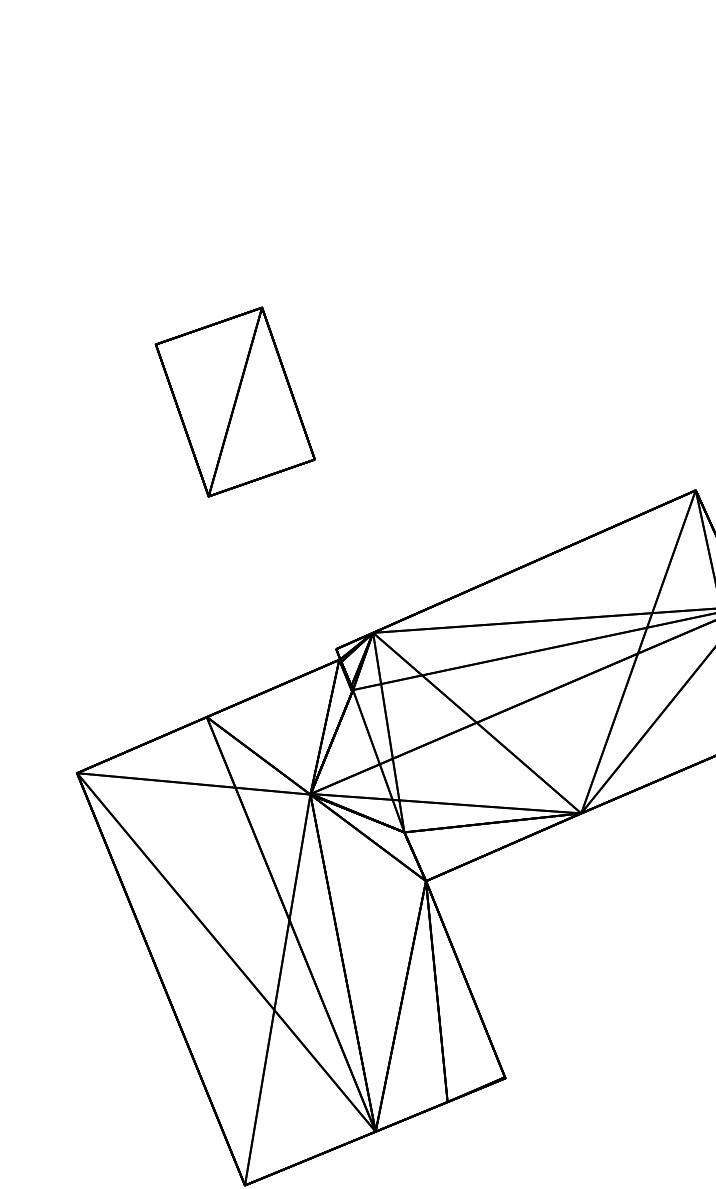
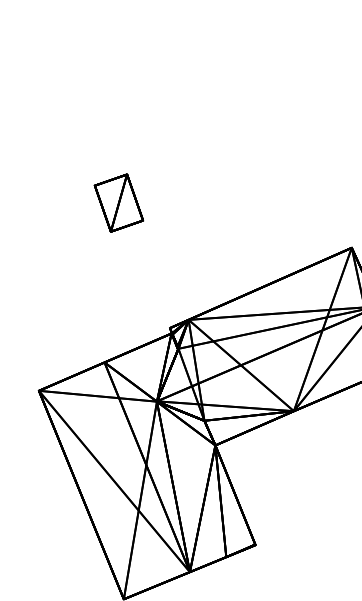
part: (234, 400) -> (118, 202), size x0.6

